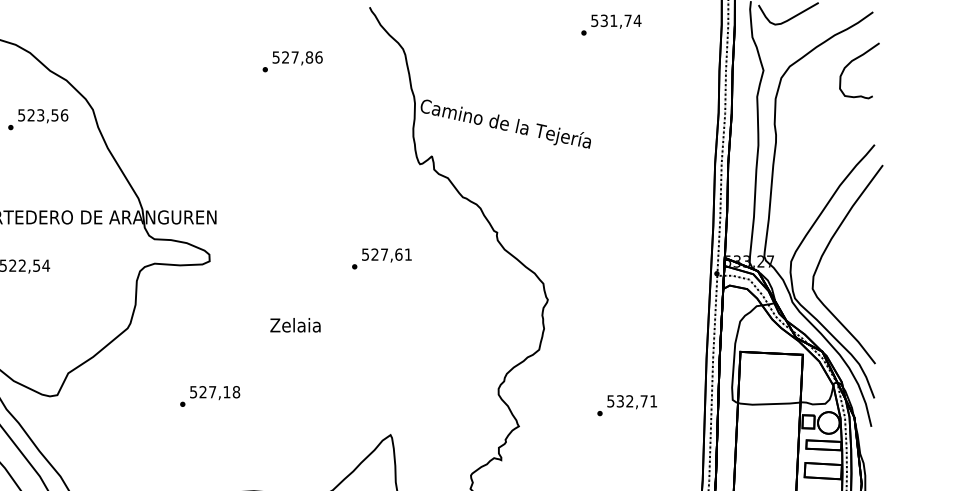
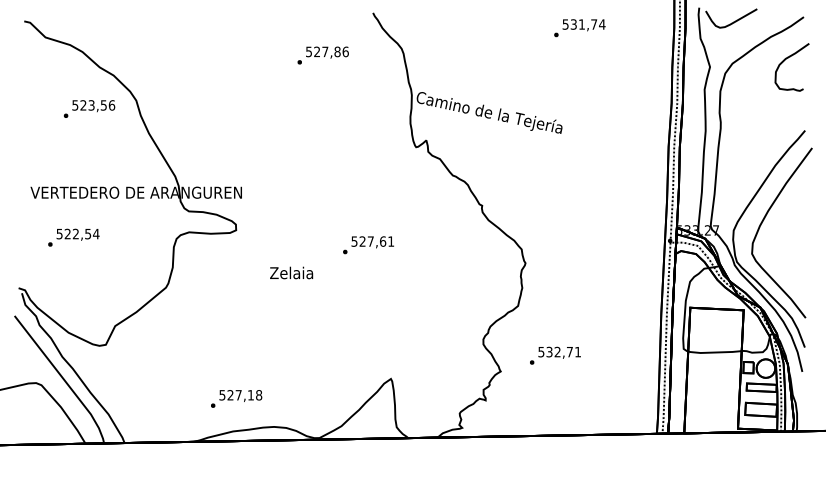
text: (291, 61) -> (322, 55), moved
text: (381, 259) -> (368, 245), moved
text: (295, 324) -> (291, 272), moved
text: (210, 395) -> (236, 398), moved
text: (627, 405) -> (555, 355), moved

